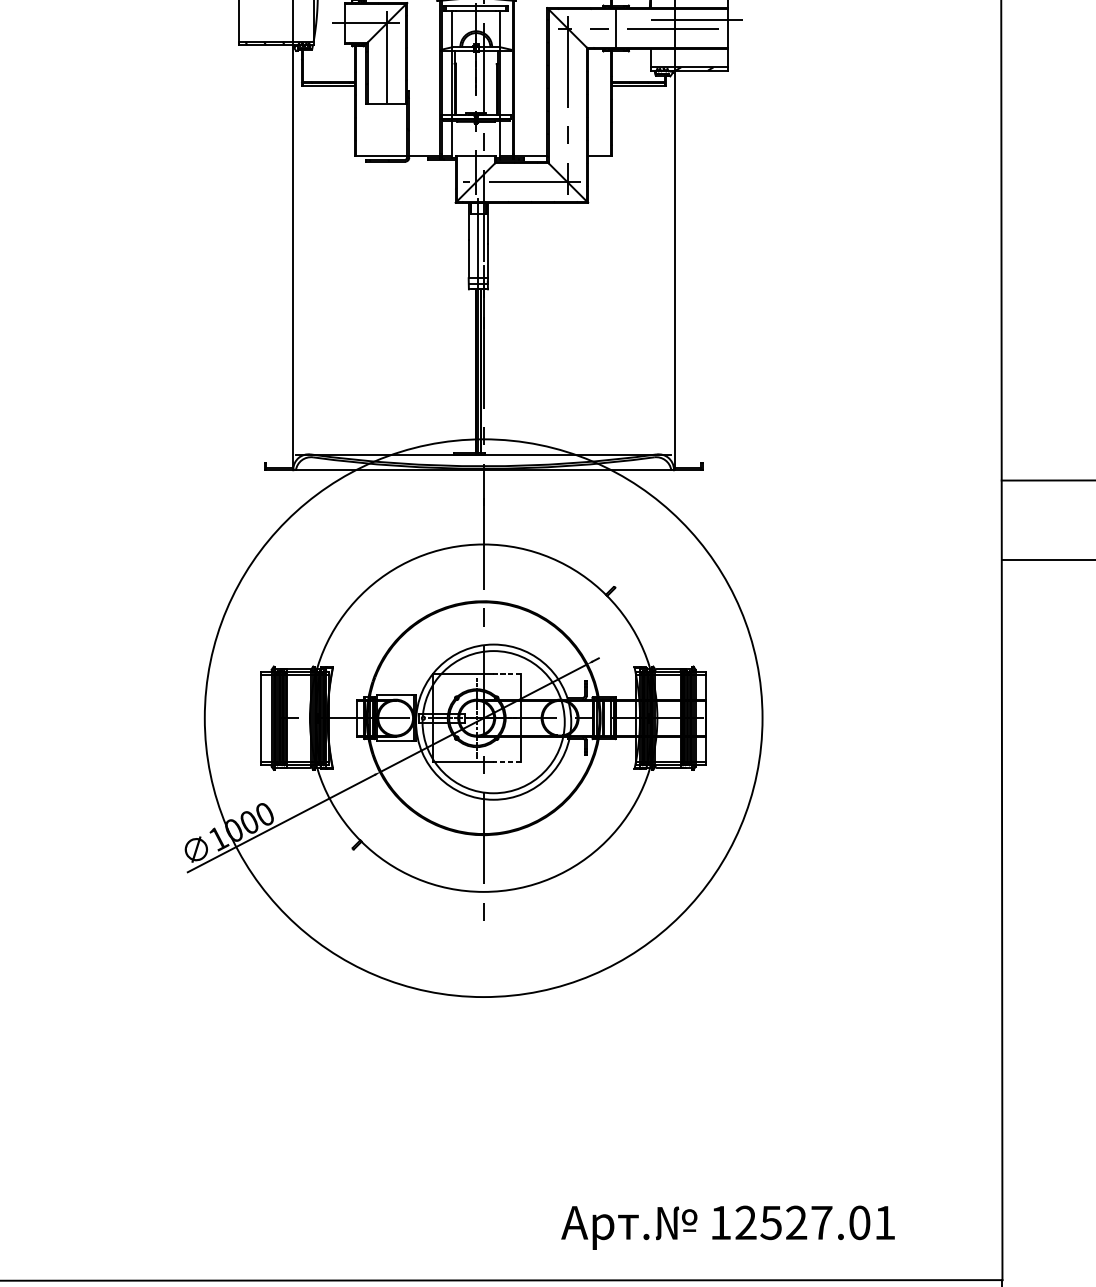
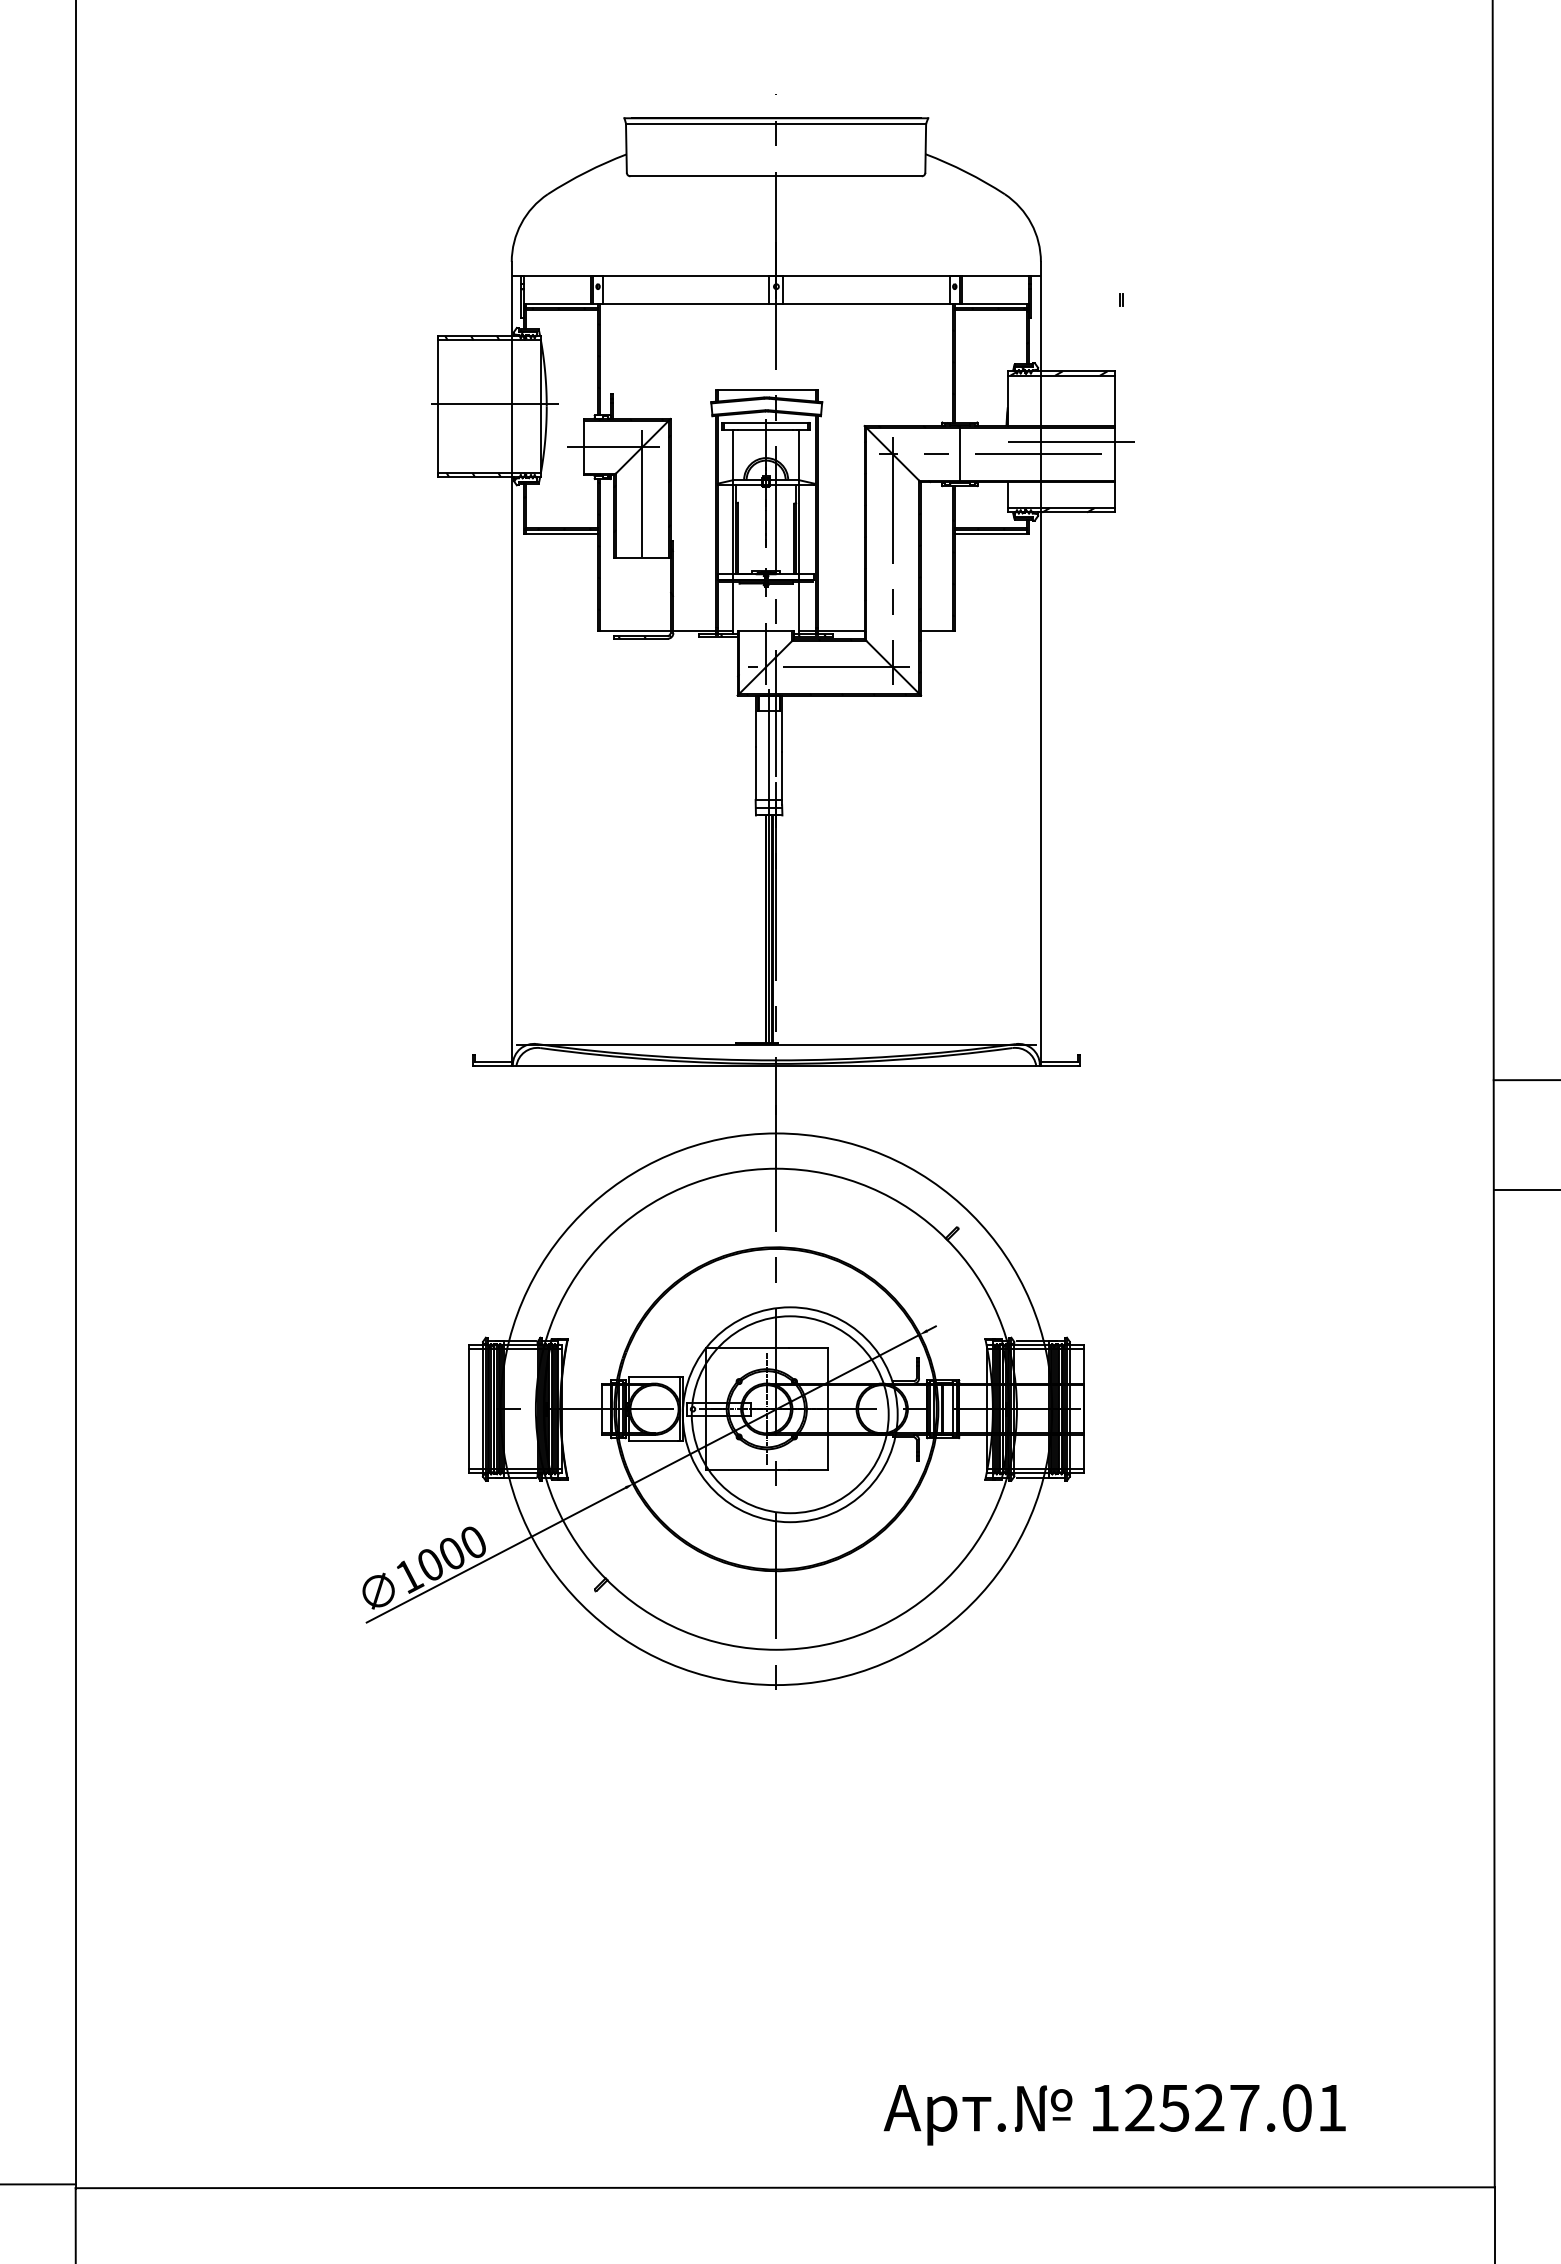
line: (506, 674) -> (808, 1348), dashed -> solid
circle: (483, 718) -> (776, 1409), size x0.71
line: (506, 762) -> (808, 1470), dashed -> solid

